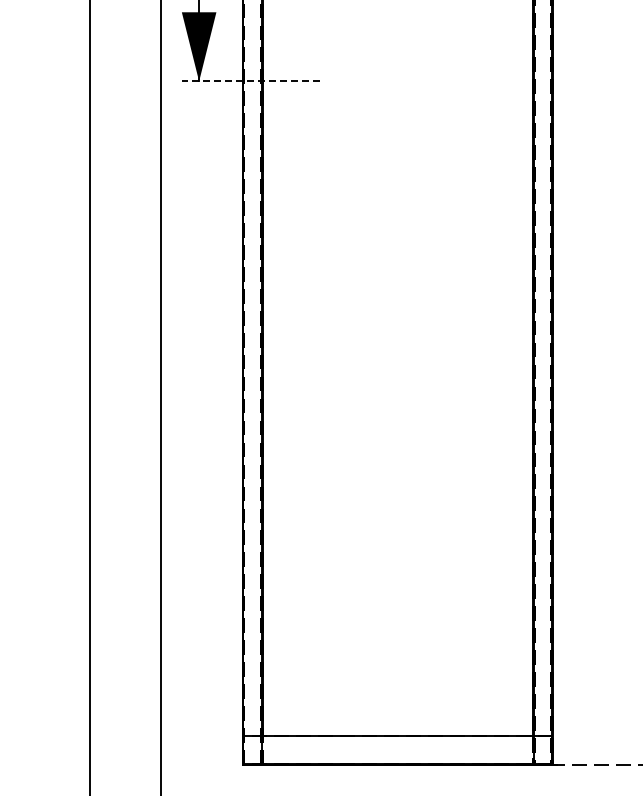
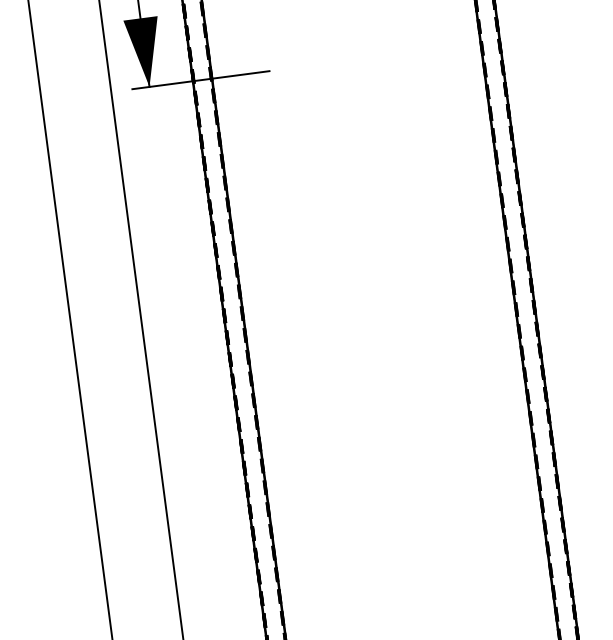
line: (250, 81) -> (200, 80), dashed -> solid

